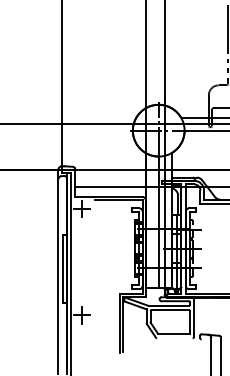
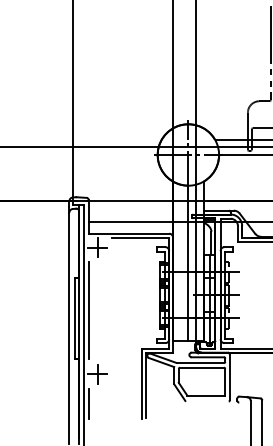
line: (74, 261) -> (88, 310), added
line: (74, 340) -> (88, 403), added

